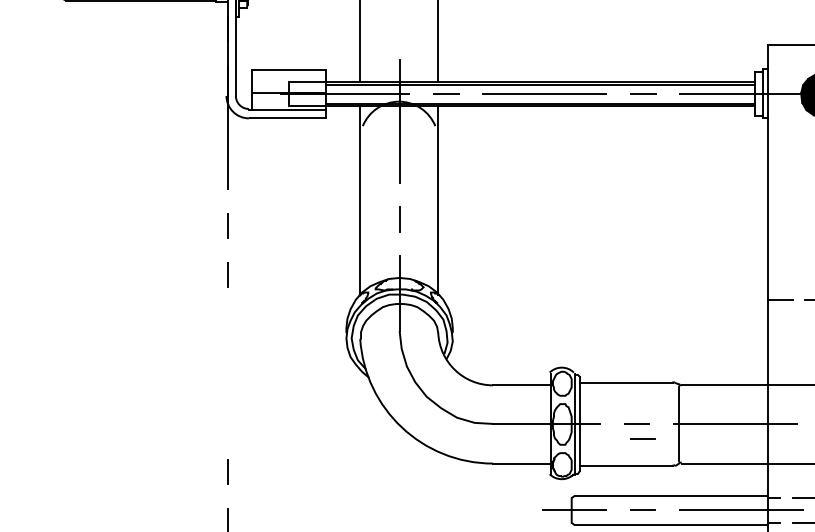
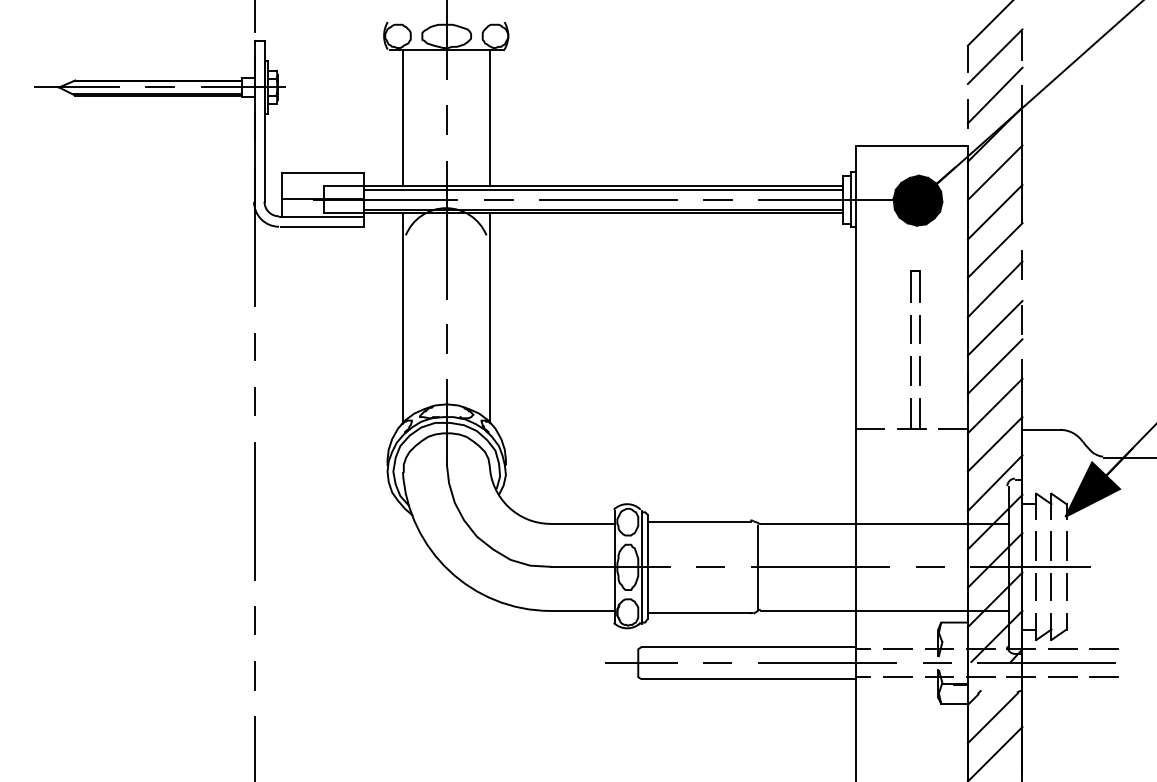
line: (399, 22) -> (446, 119), added
line: (227, 373) -> (255, 510), added
line: (642, 438) -> (717, 582), removed

